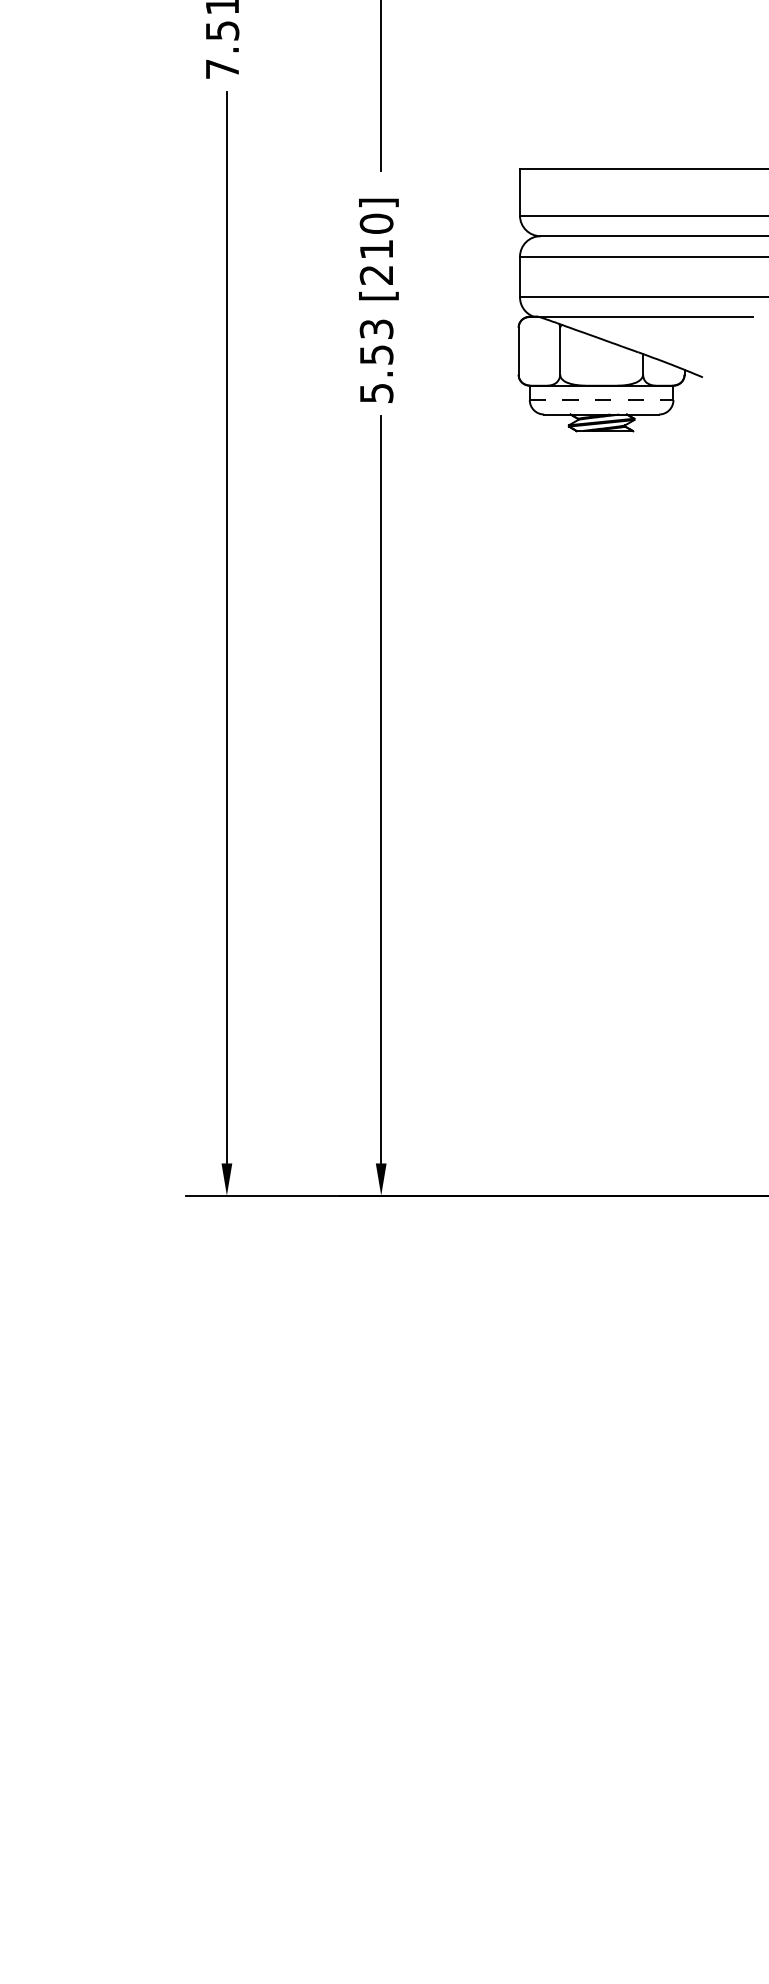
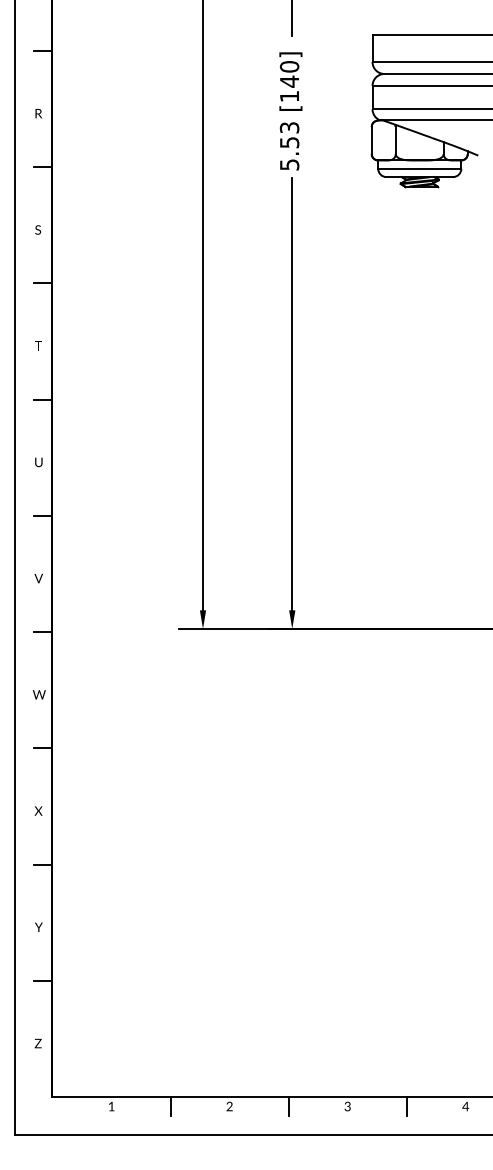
text: (374, 261) -> (288, 88), [210] -> [140]
line: (601, 399) -> (419, 168), dashed -> solid

